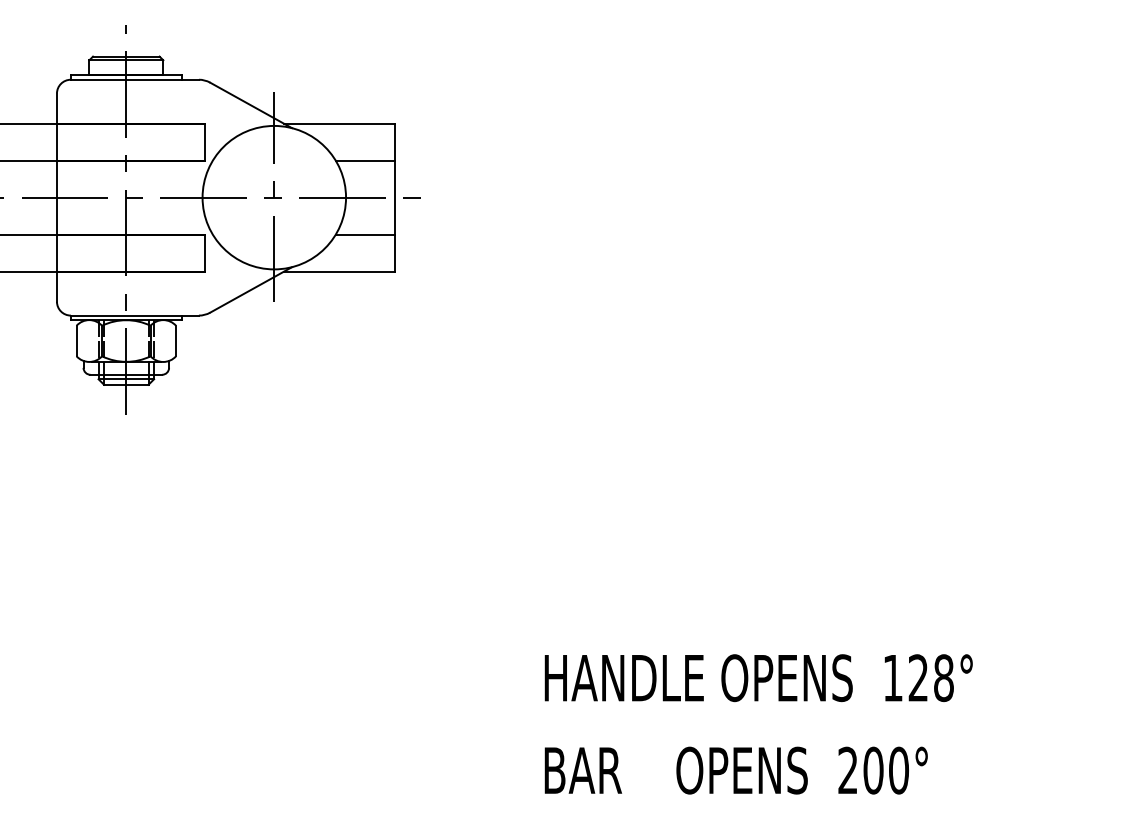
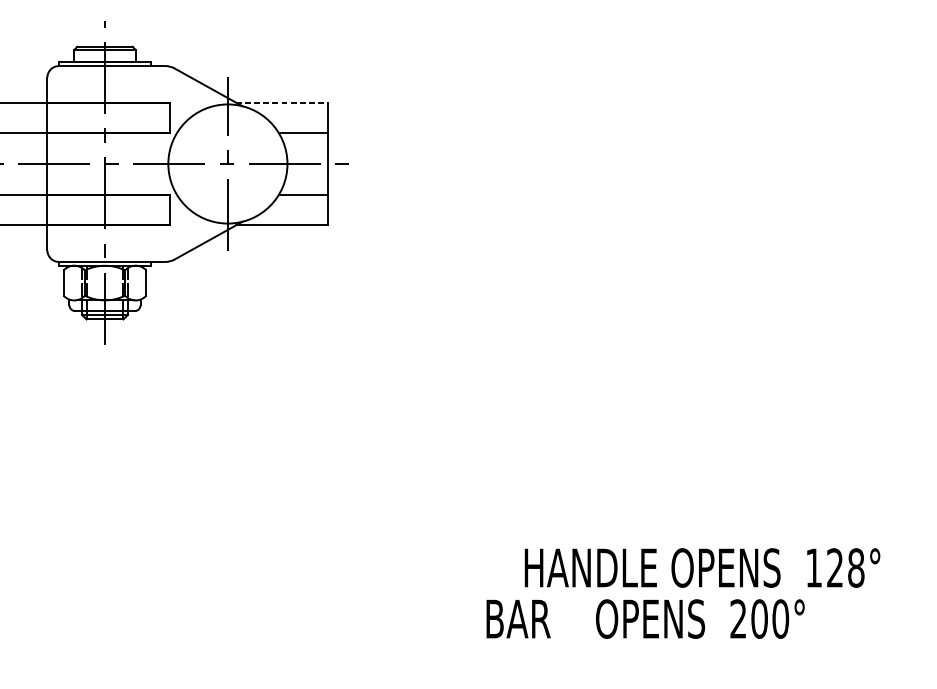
line: (339, 123) -> (282, 102), solid -> dashed
text: (758, 678) -> (702, 568), moved
text: (735, 770) -> (644, 618), moved

